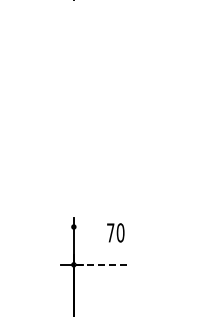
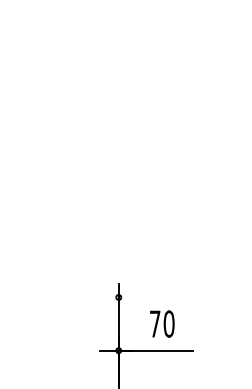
text: (115, 232) -> (161, 323), moved
line: (99, 264) -> (154, 350), dashed -> solid

